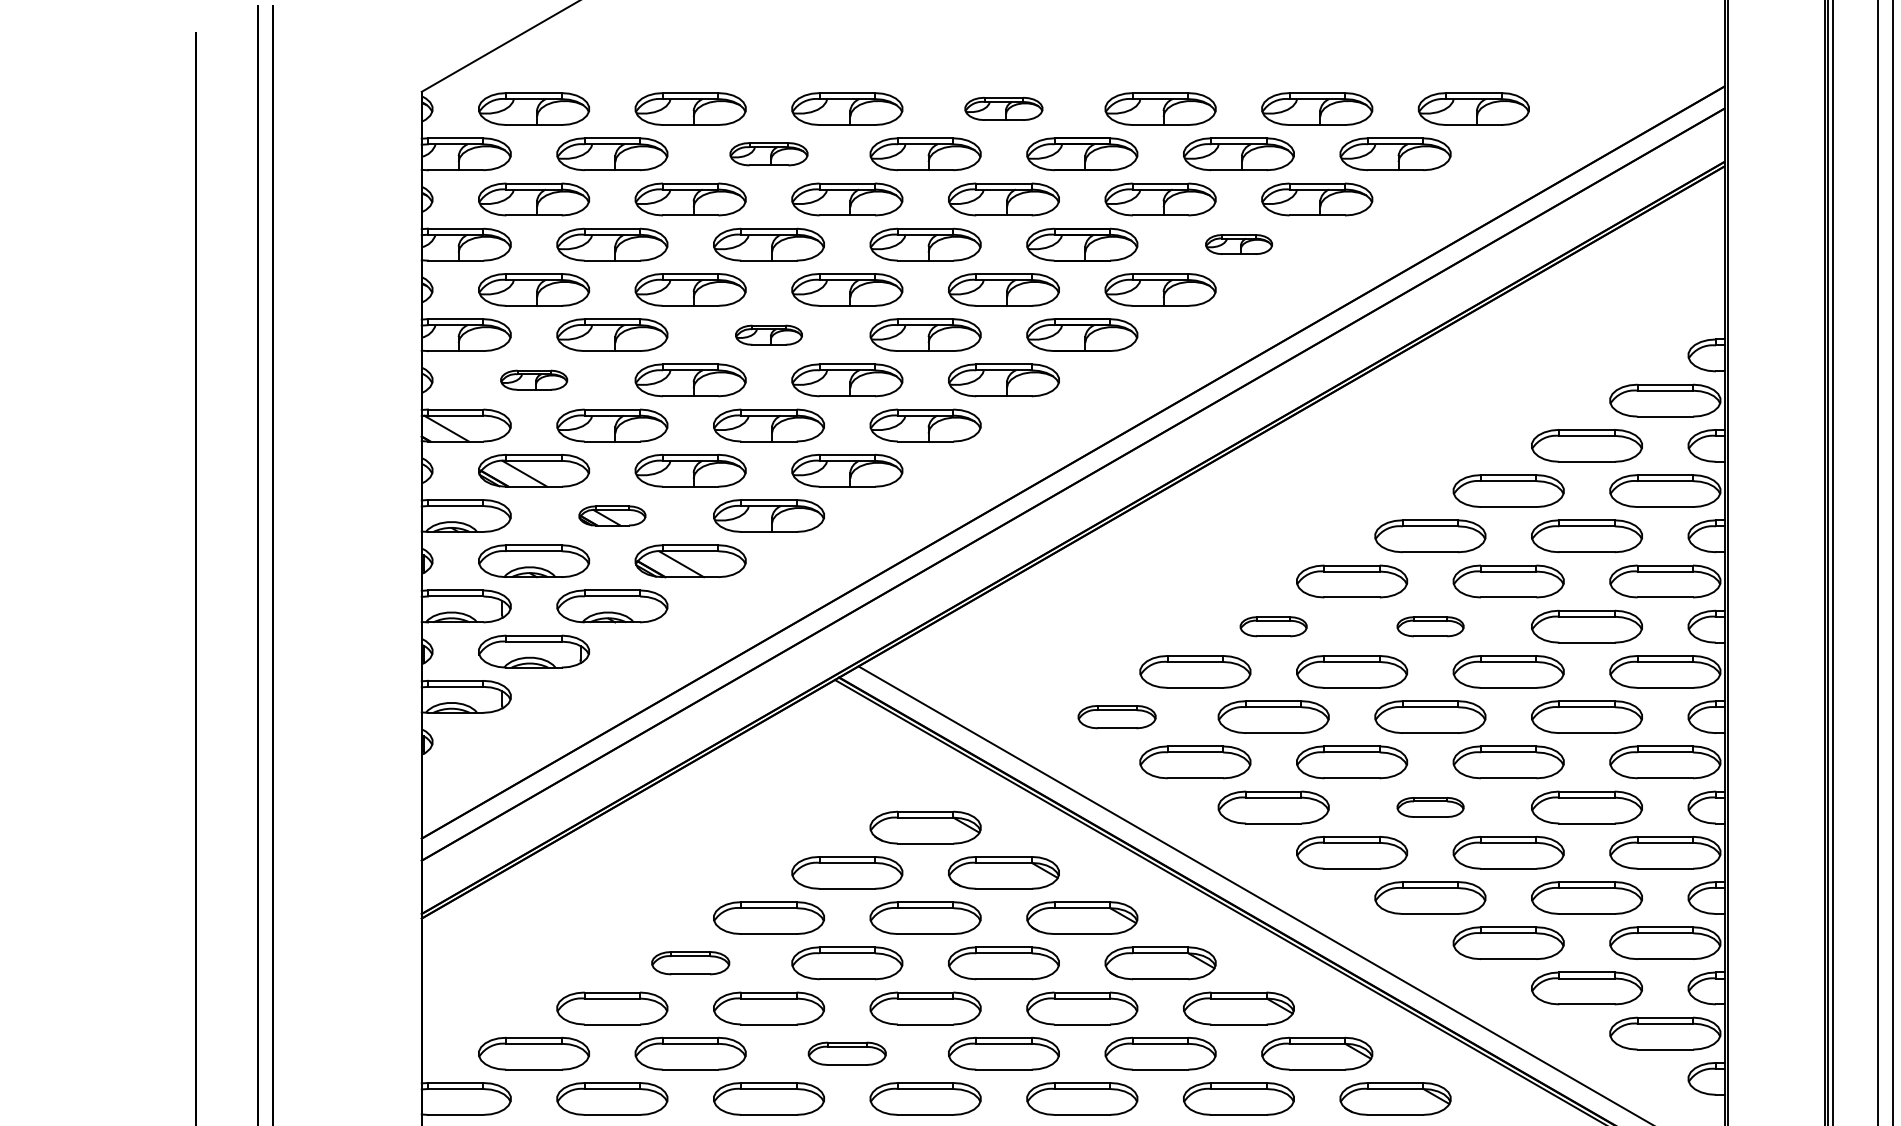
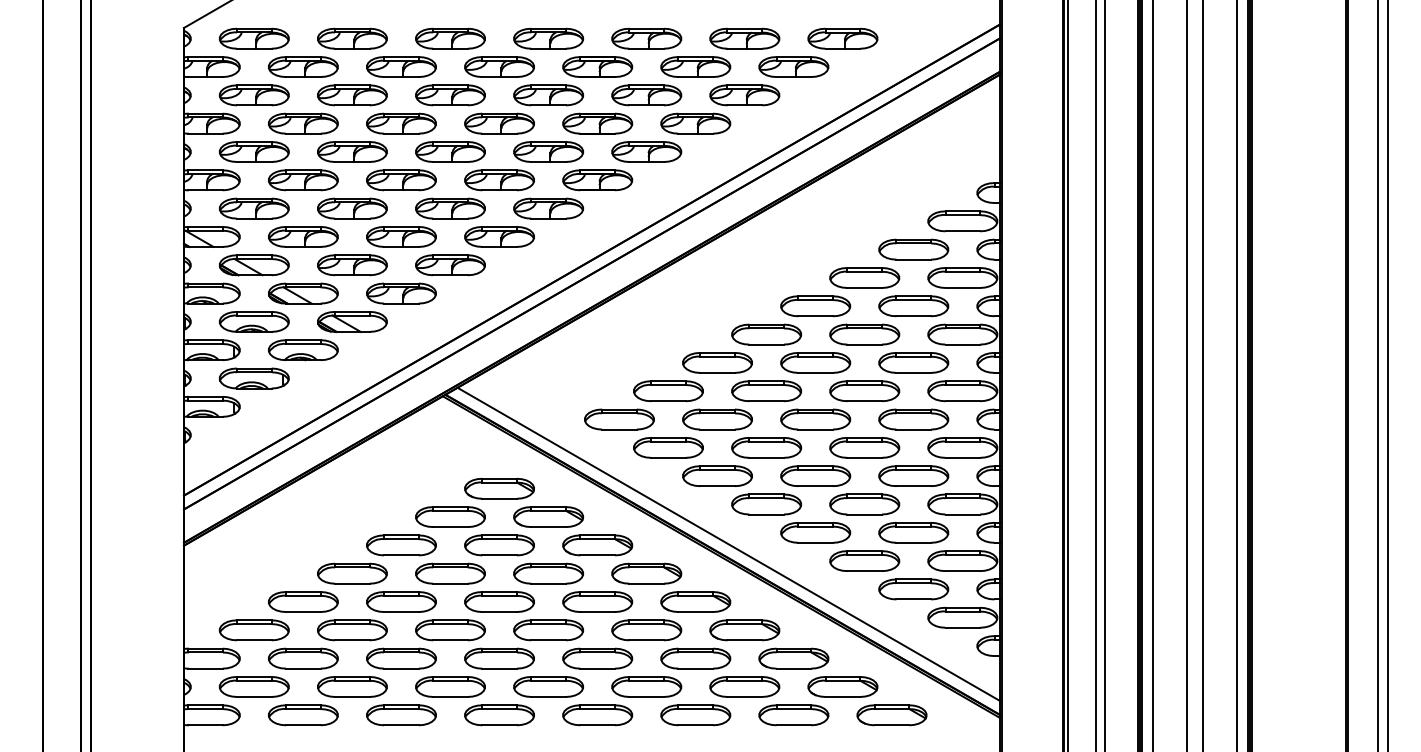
part: (1003, 108) -> (548, 38), size x1.43
part: (769, 153) -> (401, 66), size x1.43
part: (1238, 244) -> (695, 123), size x1.67
part: (769, 335) -> (401, 180), size x1.67
part: (534, 380) -> (254, 208), size x1.67
part: (612, 515) -> (303, 293), size x1.67
part: (1273, 626) -> (717, 362), size x1.67
part: (1430, 626) -> (815, 362), size x1.67
part: (1117, 717) -> (619, 419), size x1.43
part: (1430, 806) -> (815, 475), size x1.67
part: (690, 962) -> (352, 573), size x1.43
part: (847, 1053) -> (450, 630), size x1.43

